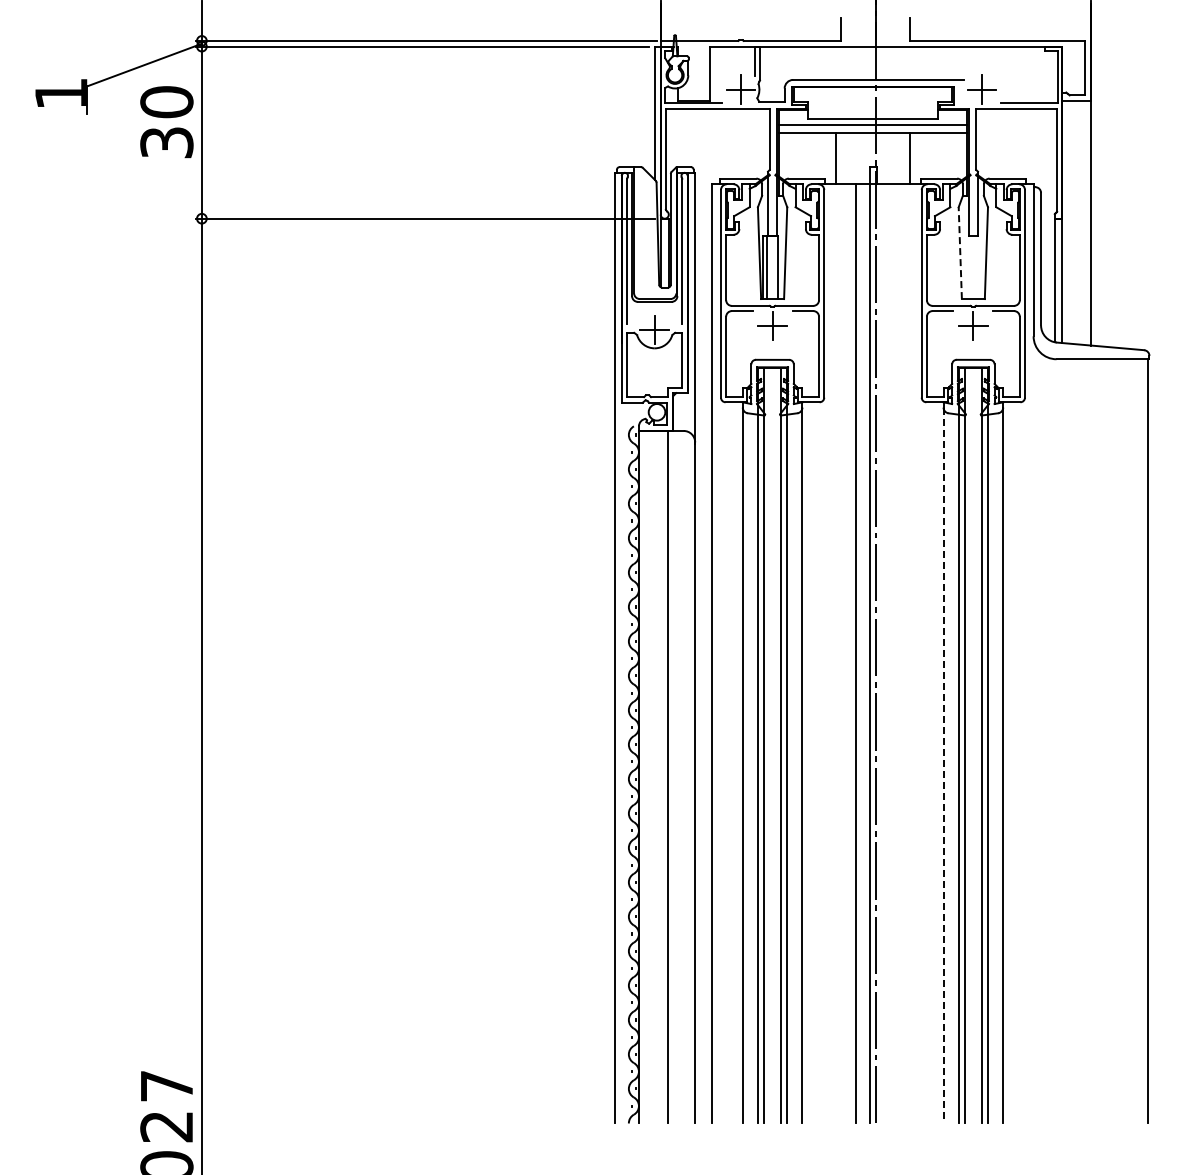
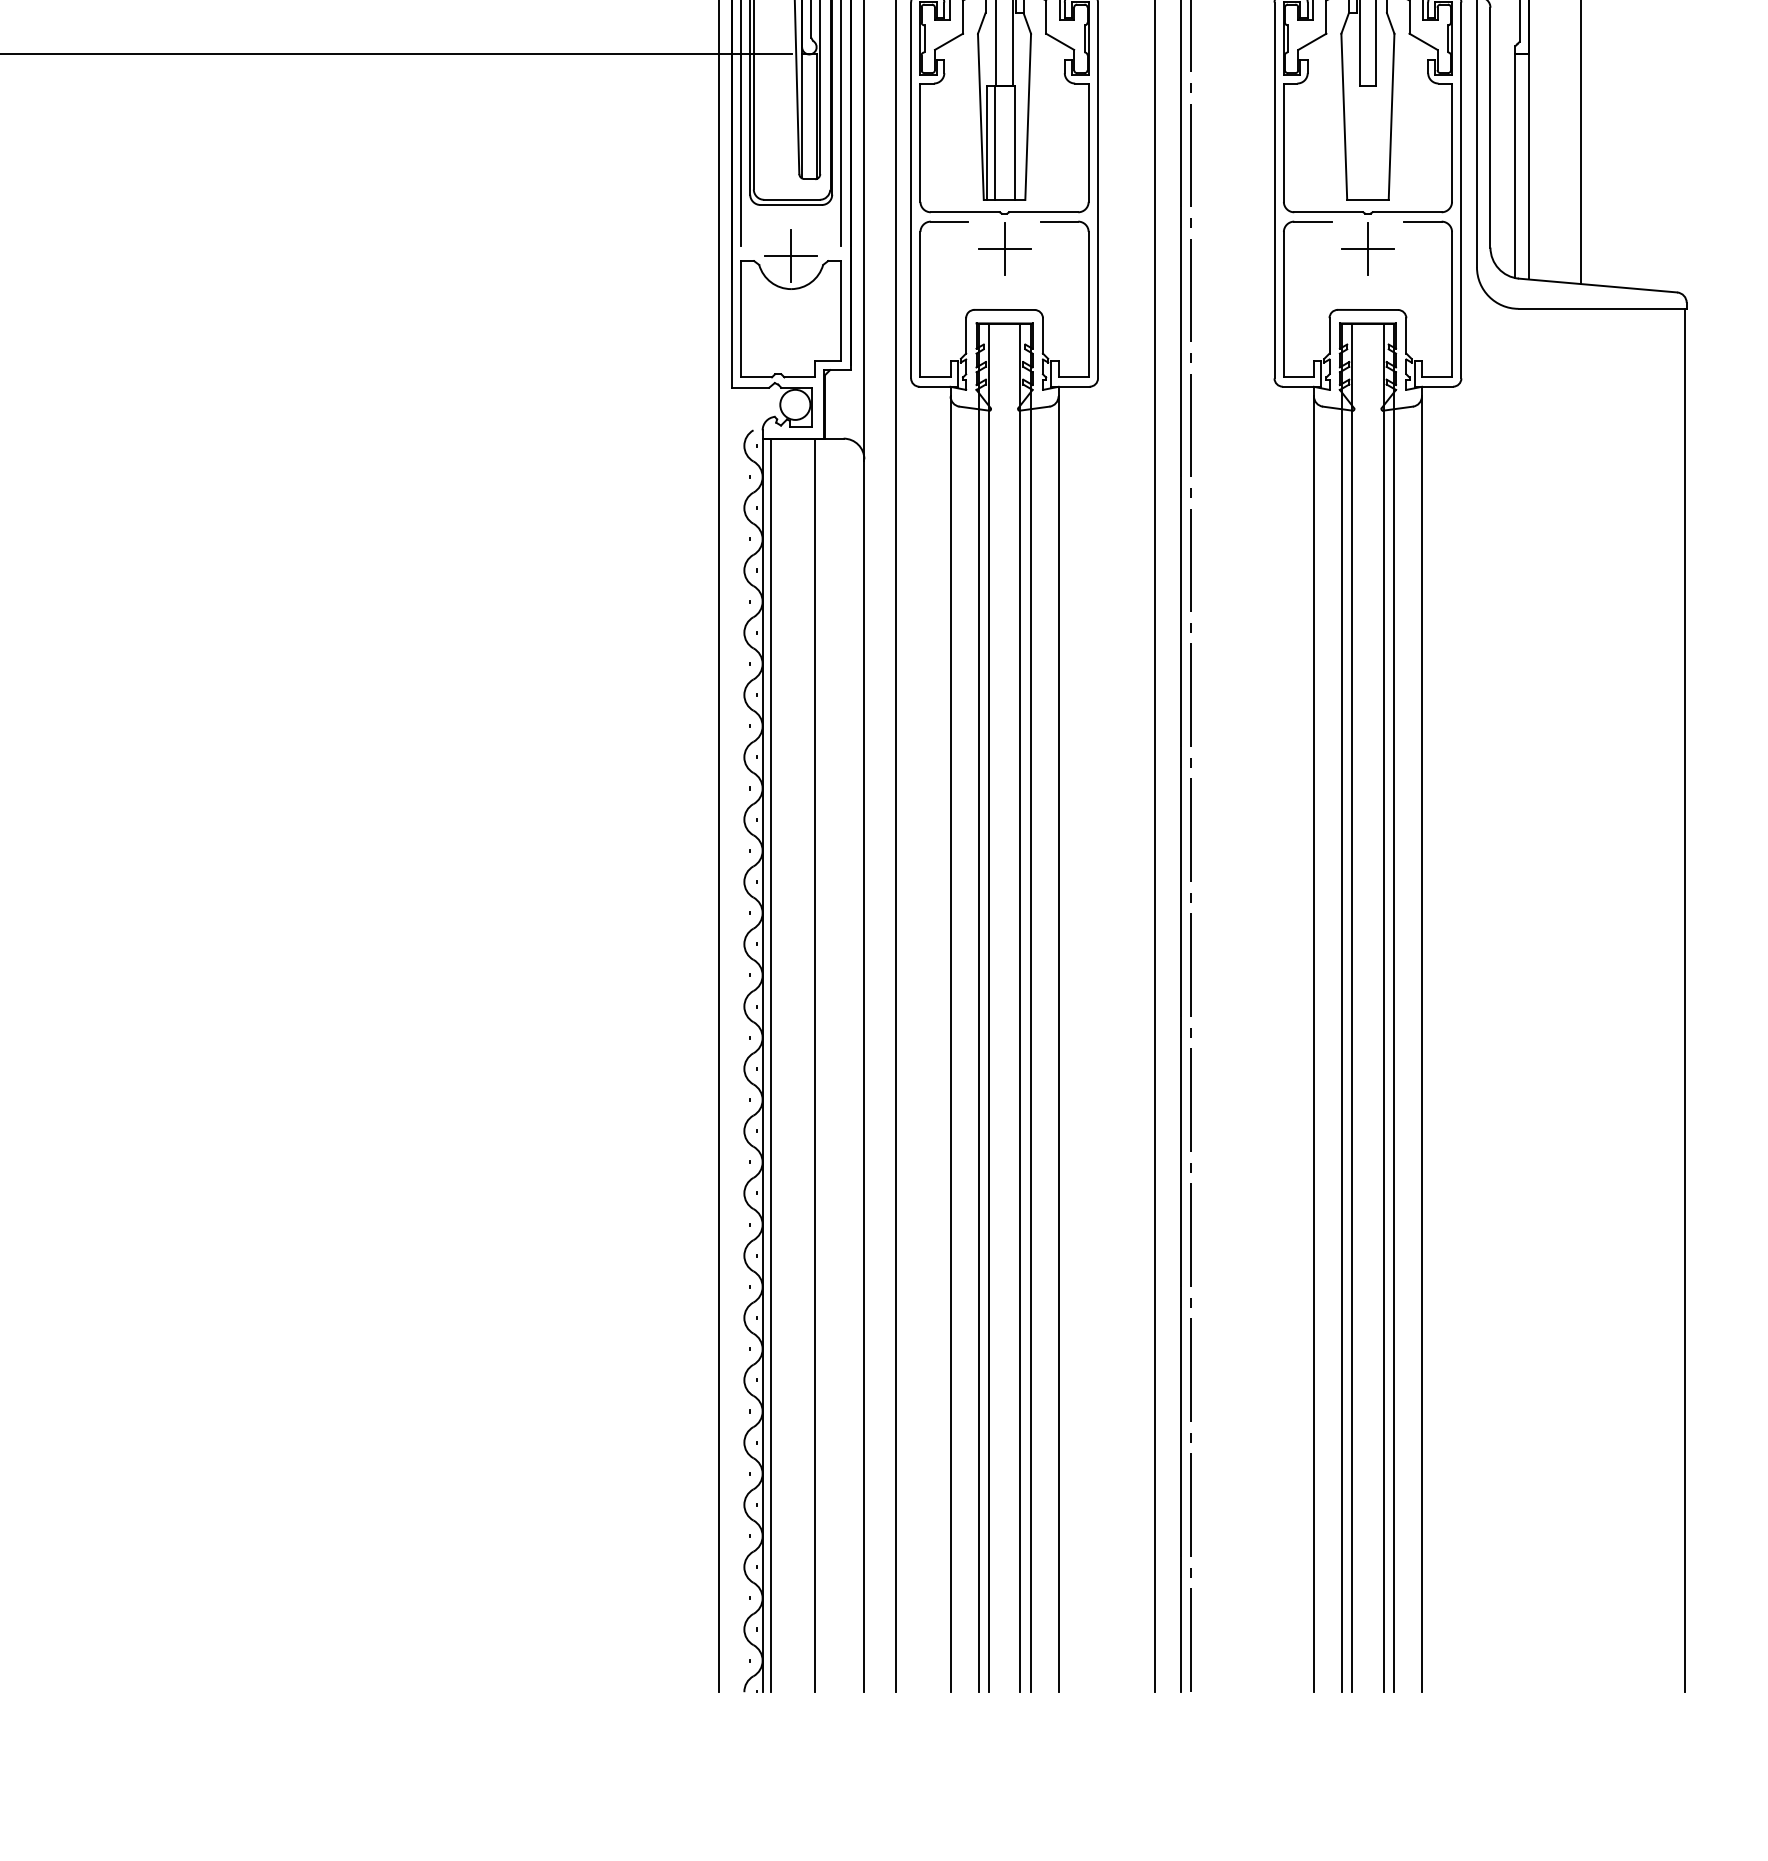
line: (960, 253) -> (1344, 117), dashed -> solid
line: (943, 765) -> (1313, 1044), dashed -> solid
line: (643, 776) -> (770, 1064), added

